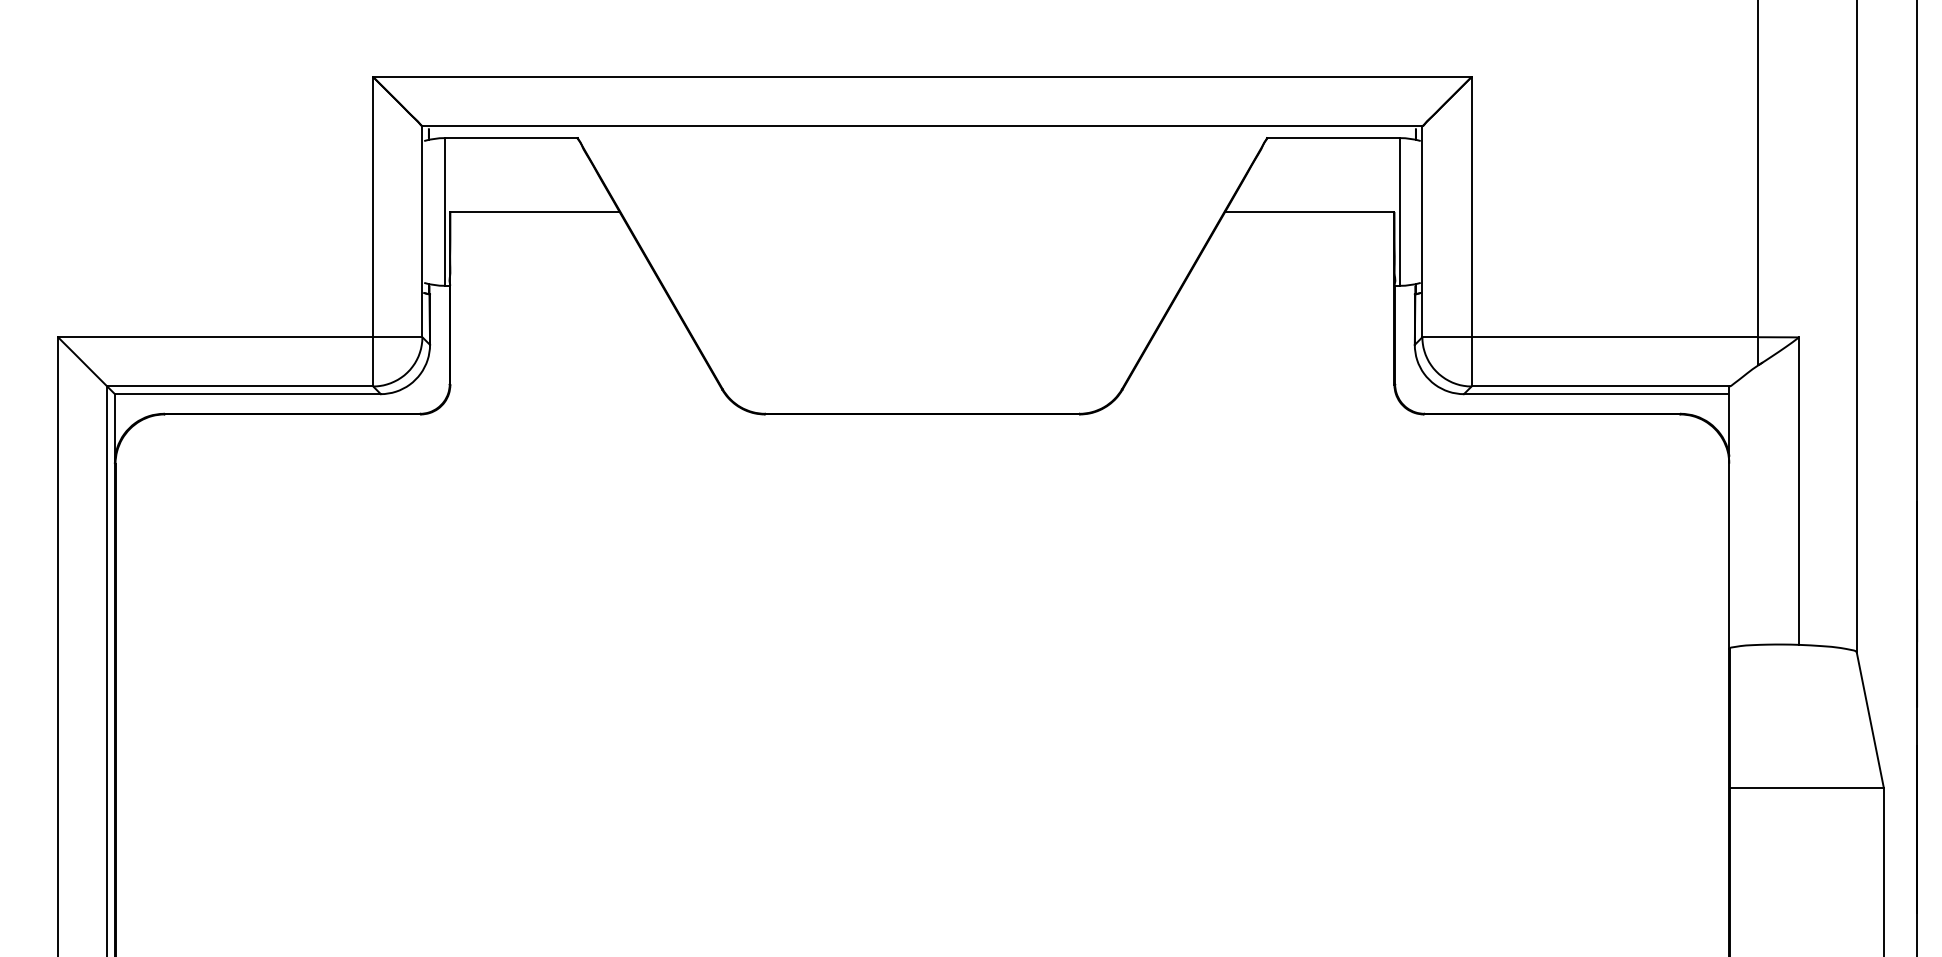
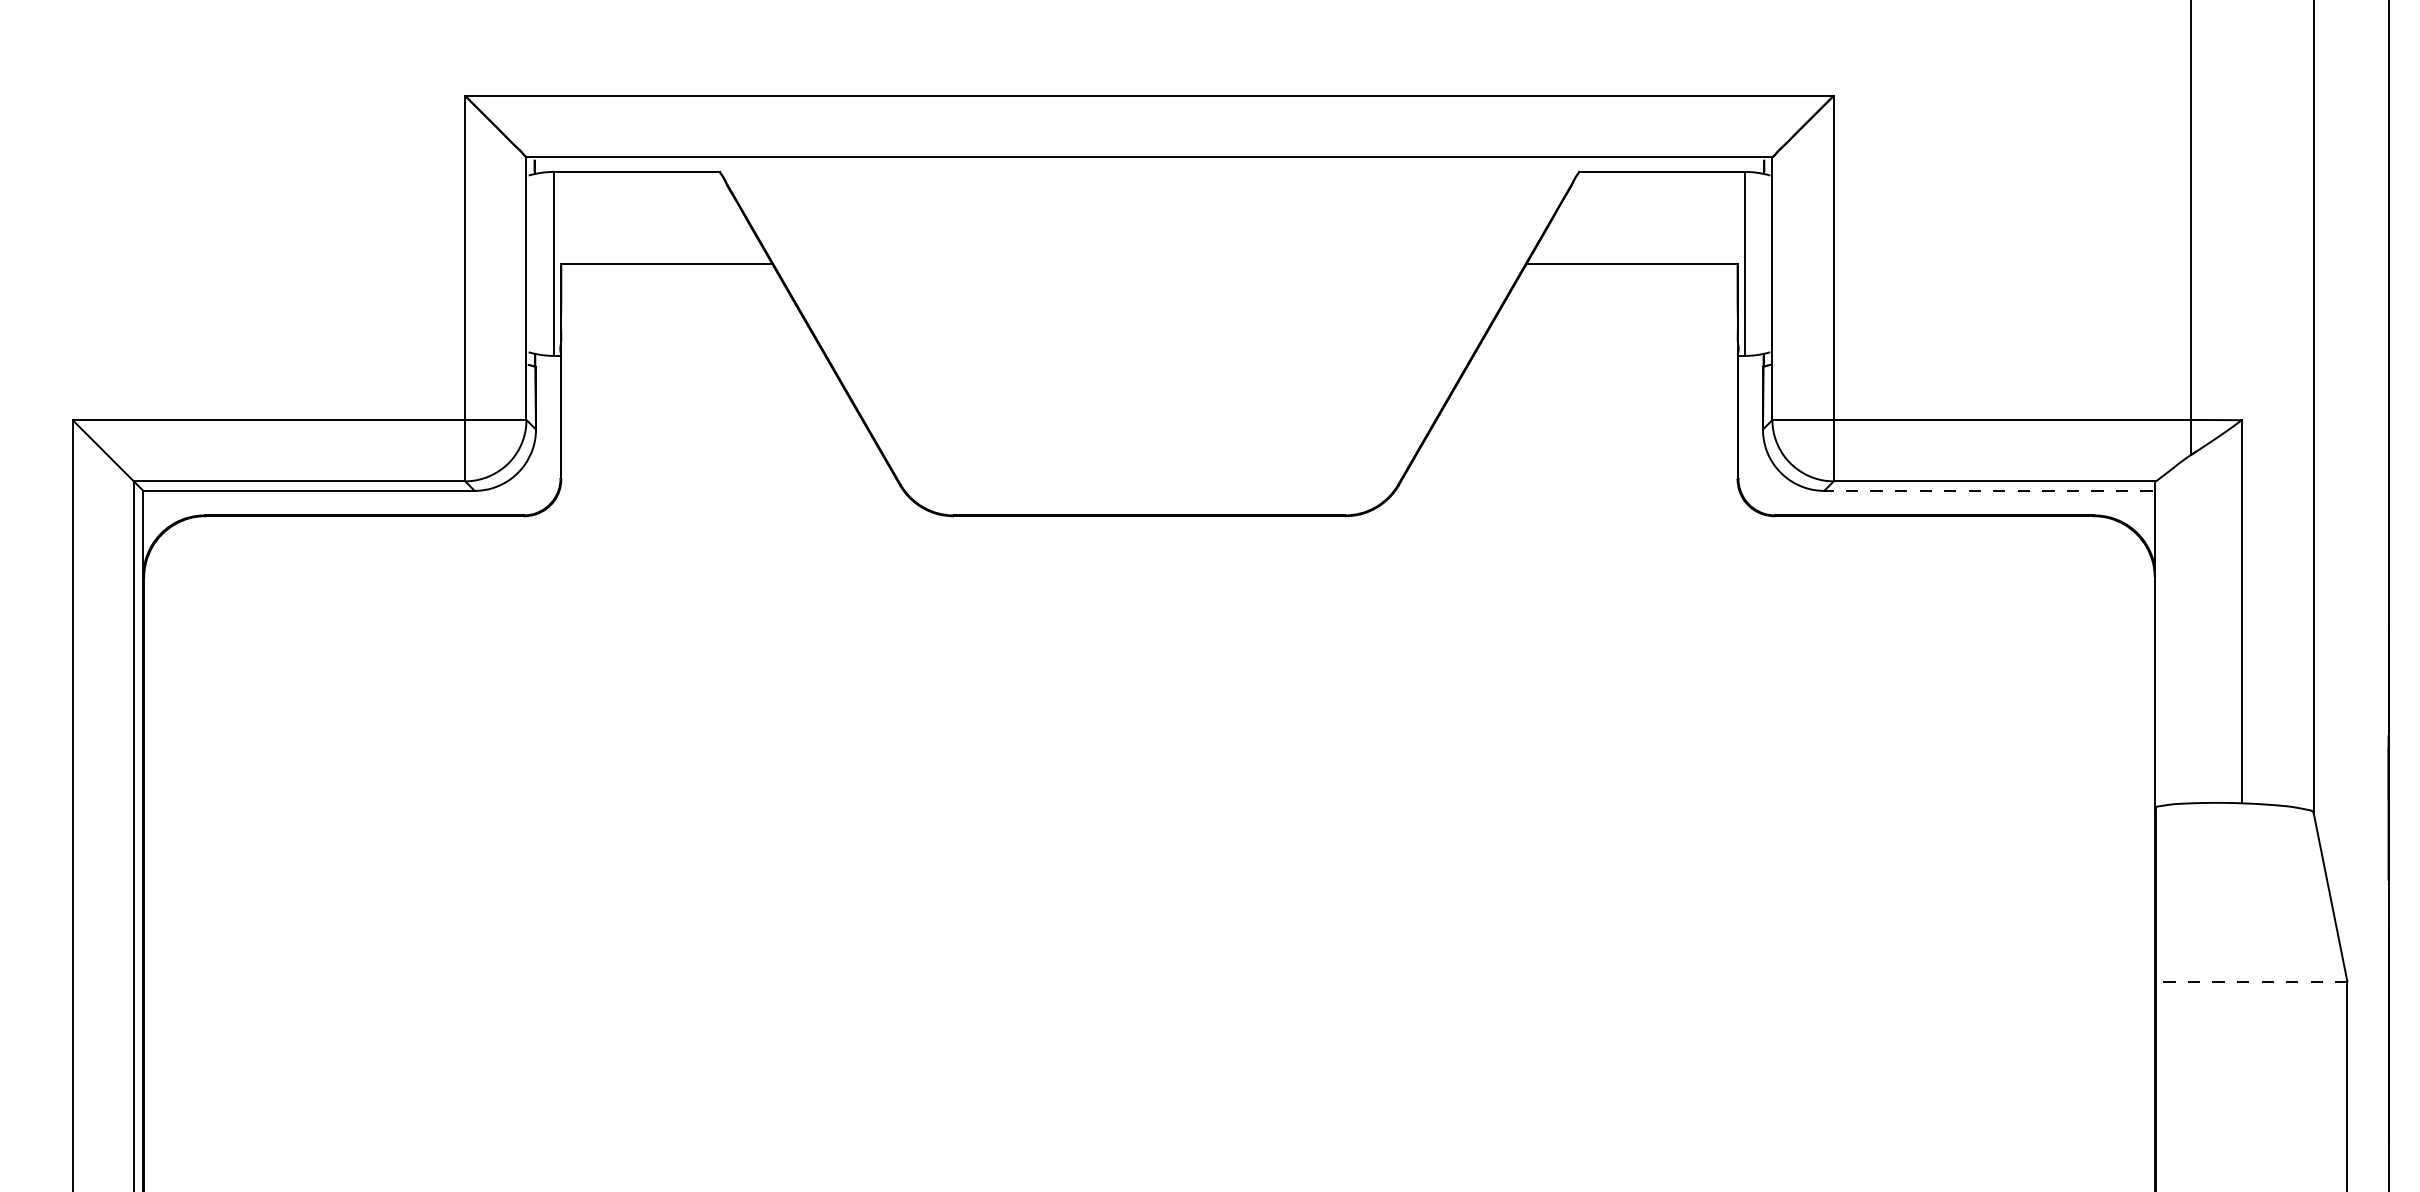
line: (1595, 393) -> (1987, 490), solid -> dashed
line: (1806, 787) -> (2251, 981), solid -> dashed

